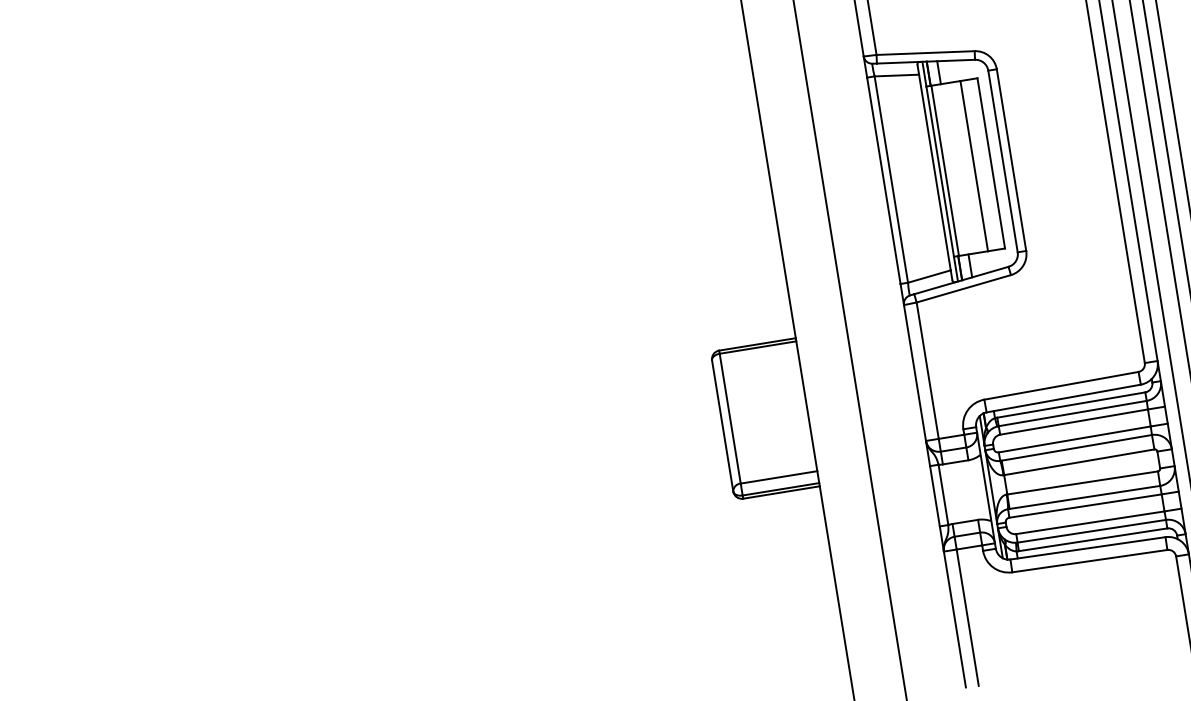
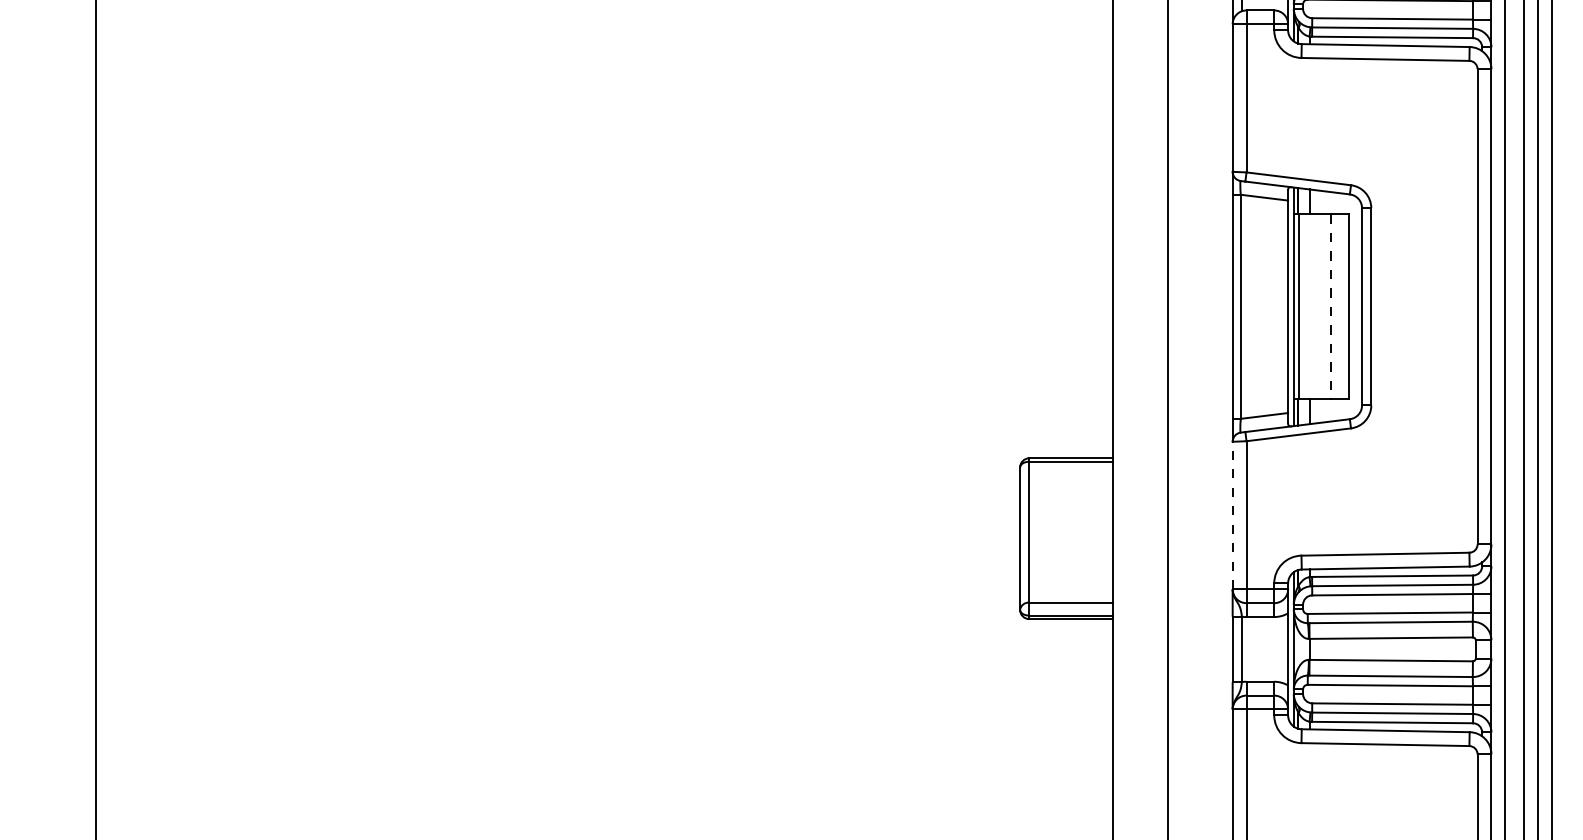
line: (974, 166) -> (1330, 307), solid -> dashed
line: (914, 372) -> (1232, 515), solid -> dashed

